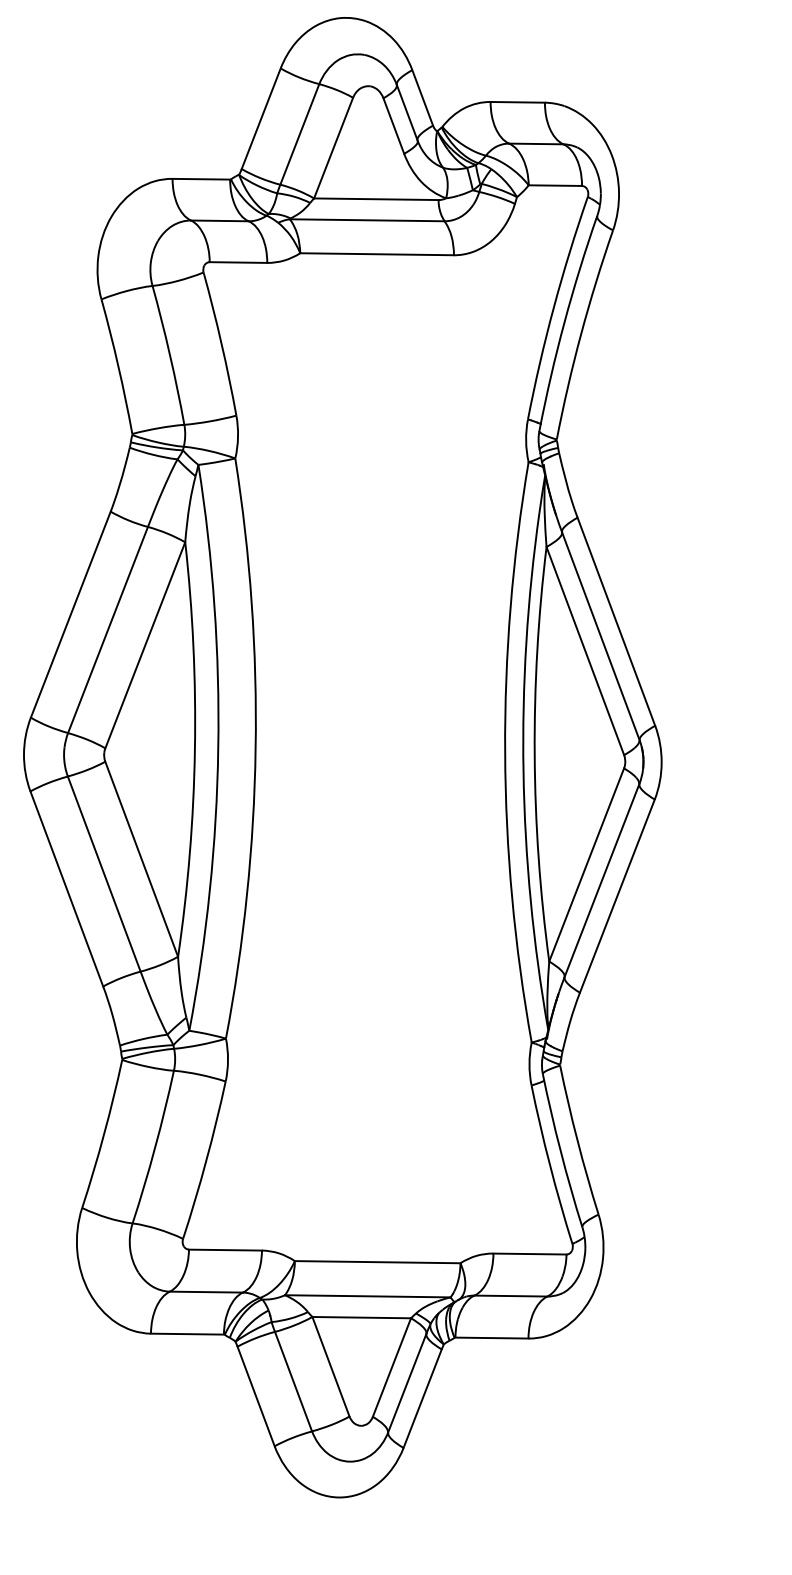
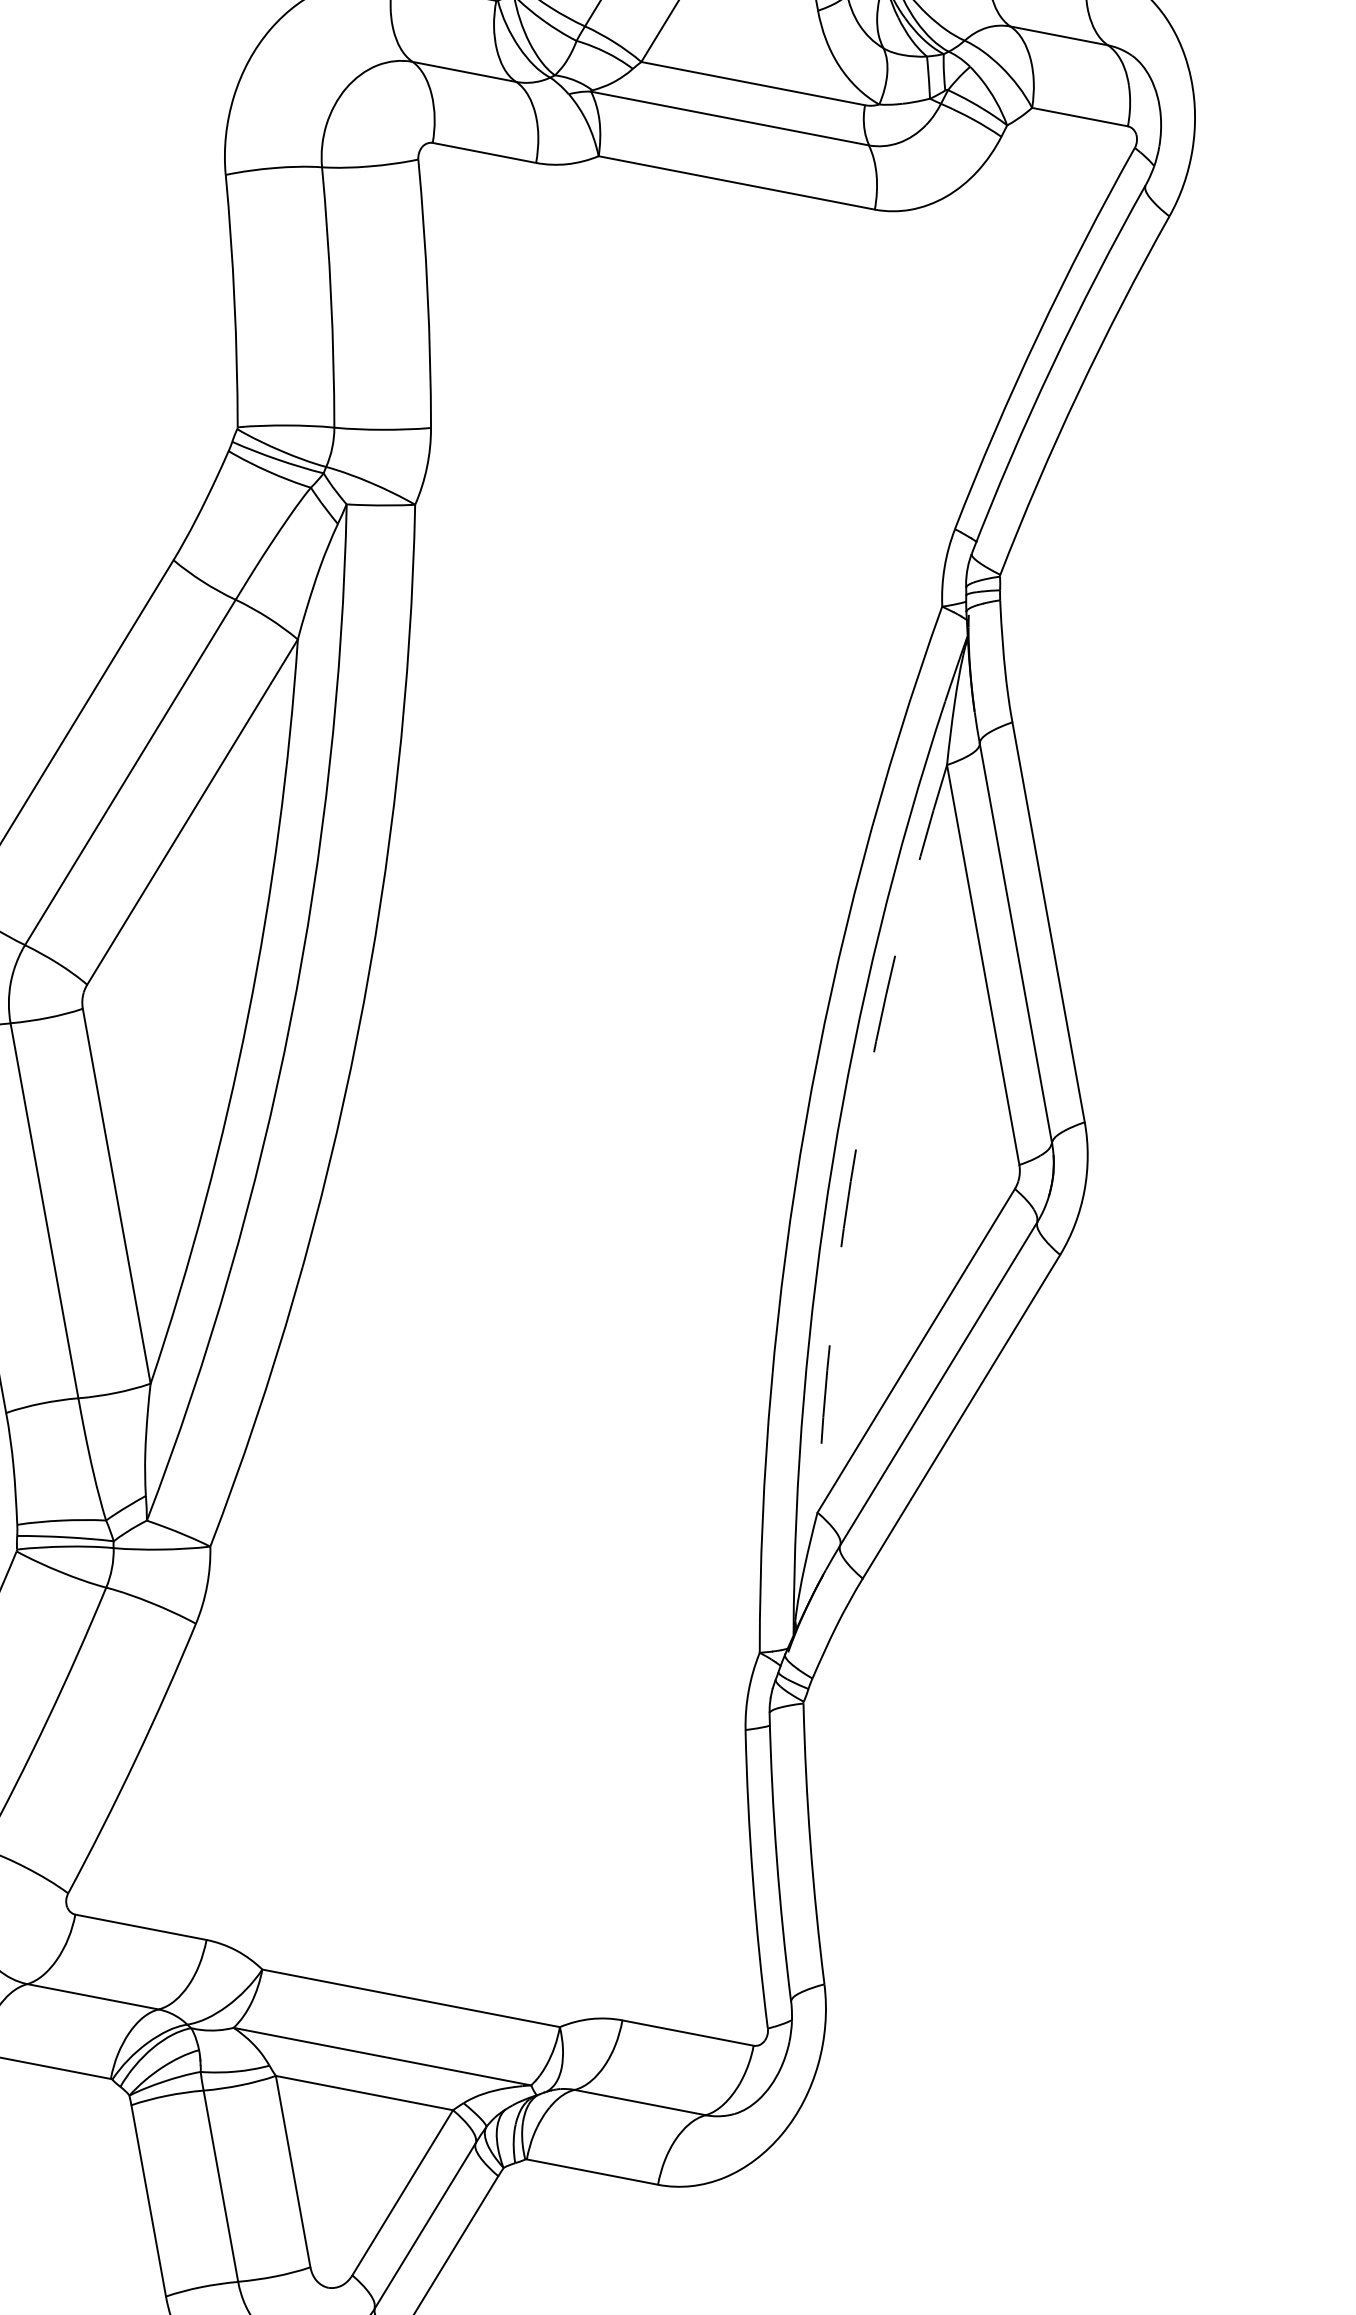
arc: (534, 754) -> (858, 1134), solid -> dashed

